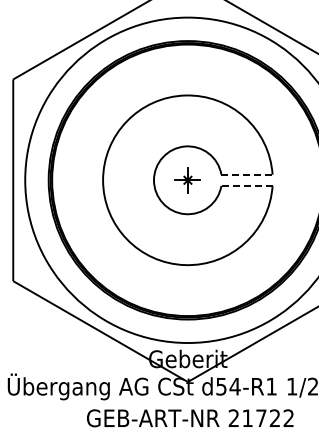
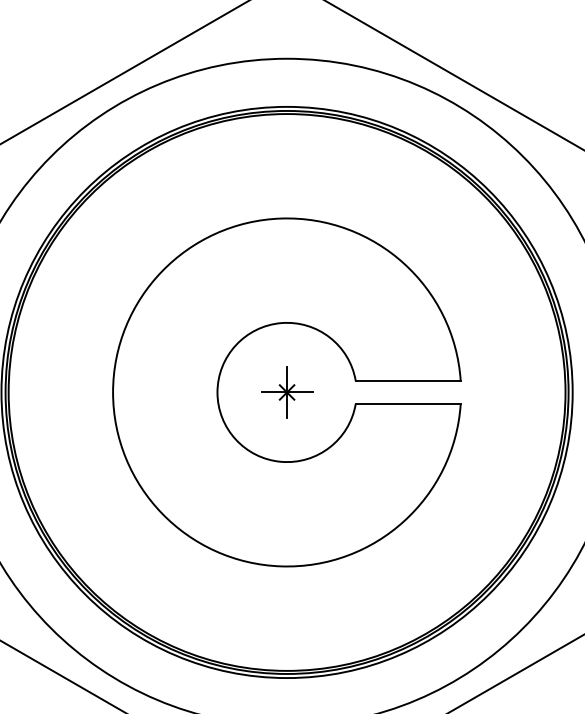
line: (246, 174) -> (407, 380), dashed -> solid
line: (246, 185) -> (407, 403), dashed -> solid

